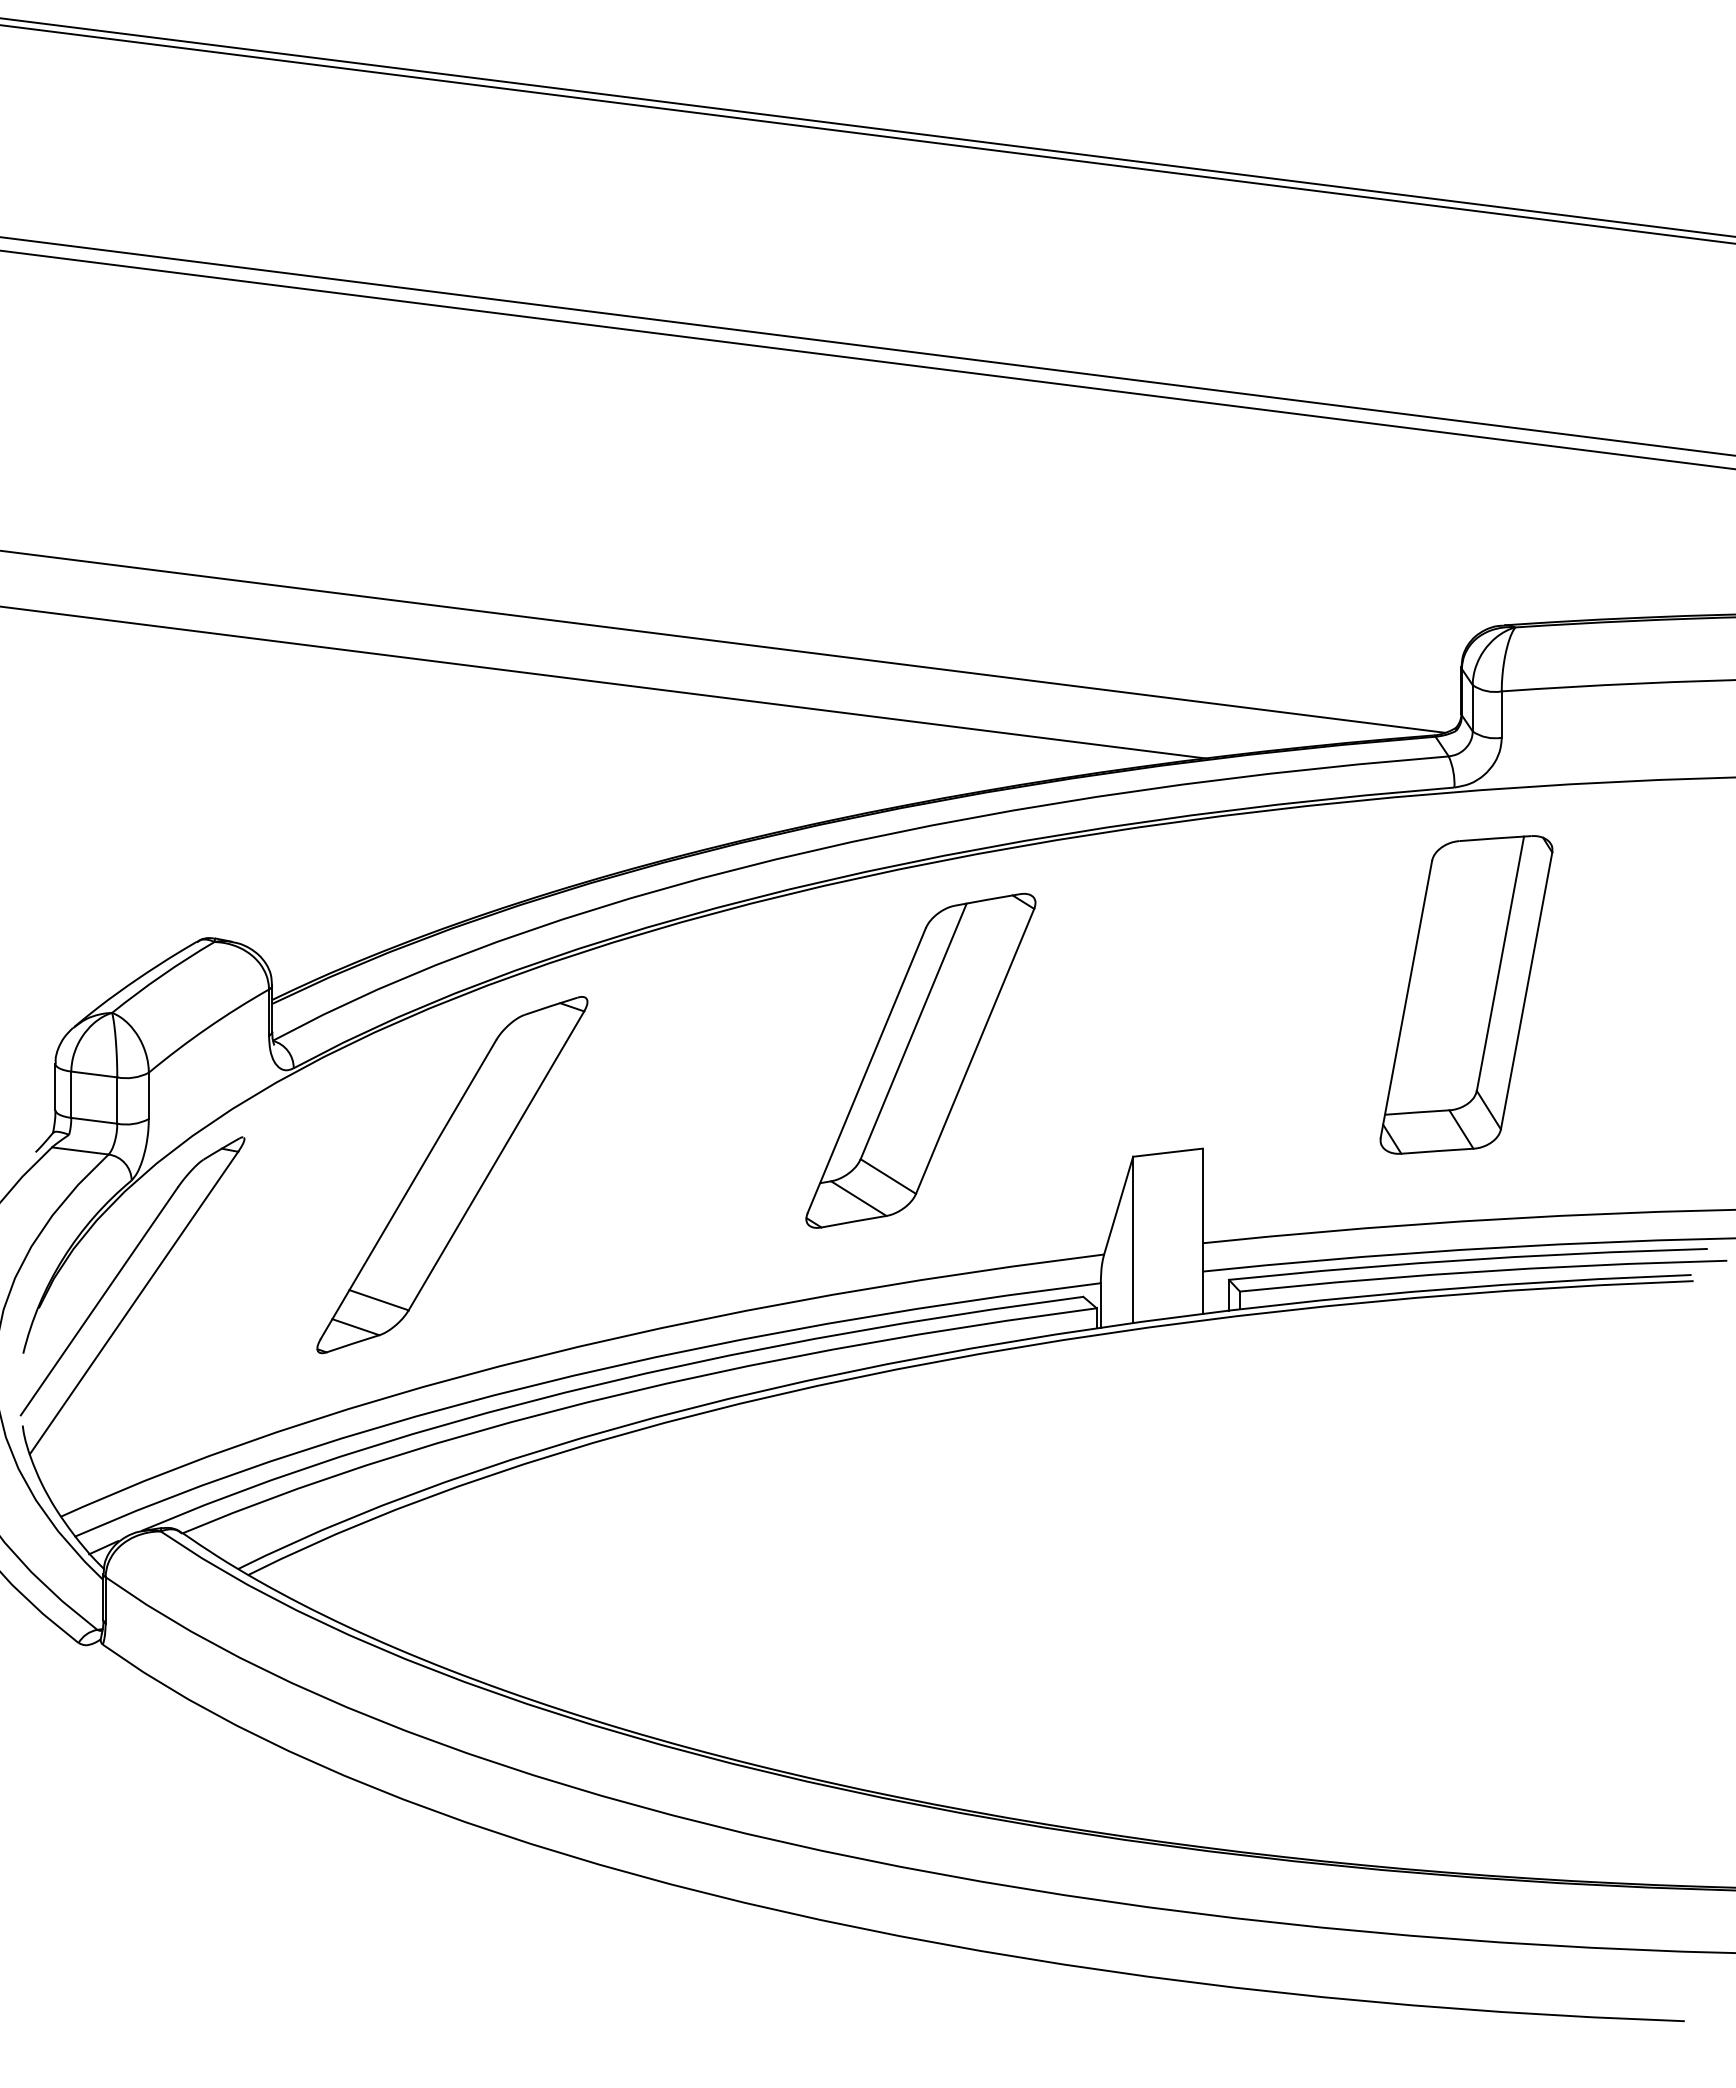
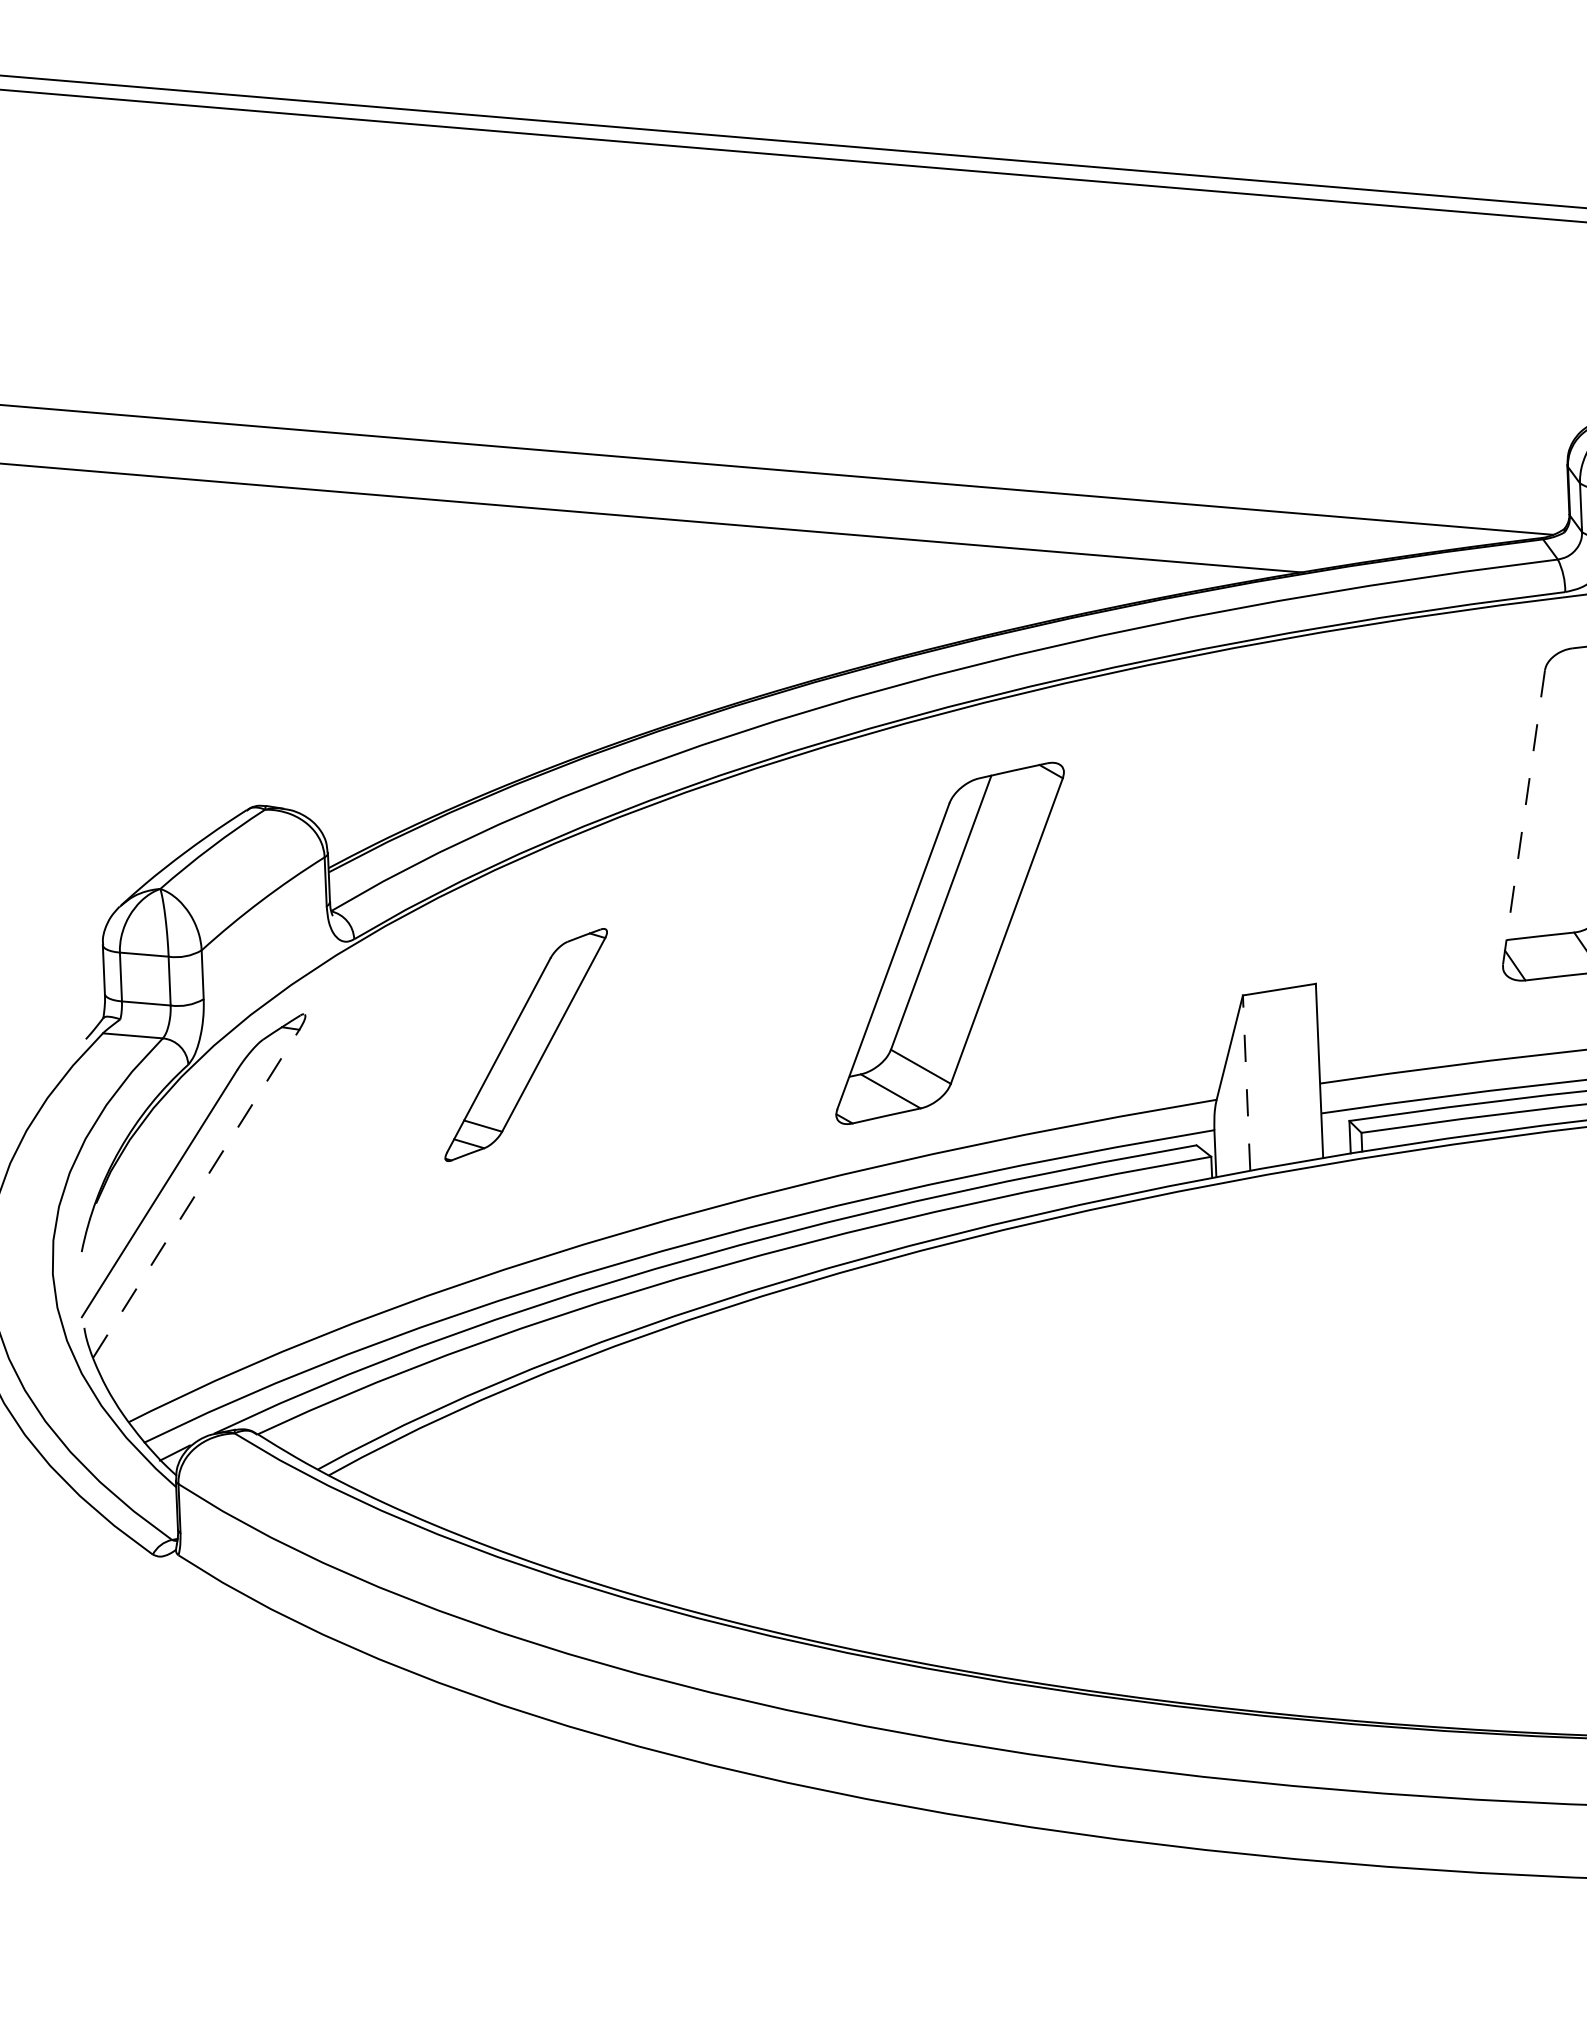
line: (1406, 999) -> (1524, 817), solid -> dashed
part: (920, 1060) -> (949, 943), moved
part: (452, 1175) -> (526, 1045), size x0.6
line: (1133, 1239) -> (1246, 1082), solid -> dashed
line: (134, 1303) -> (196, 1194), solid -> dashed

